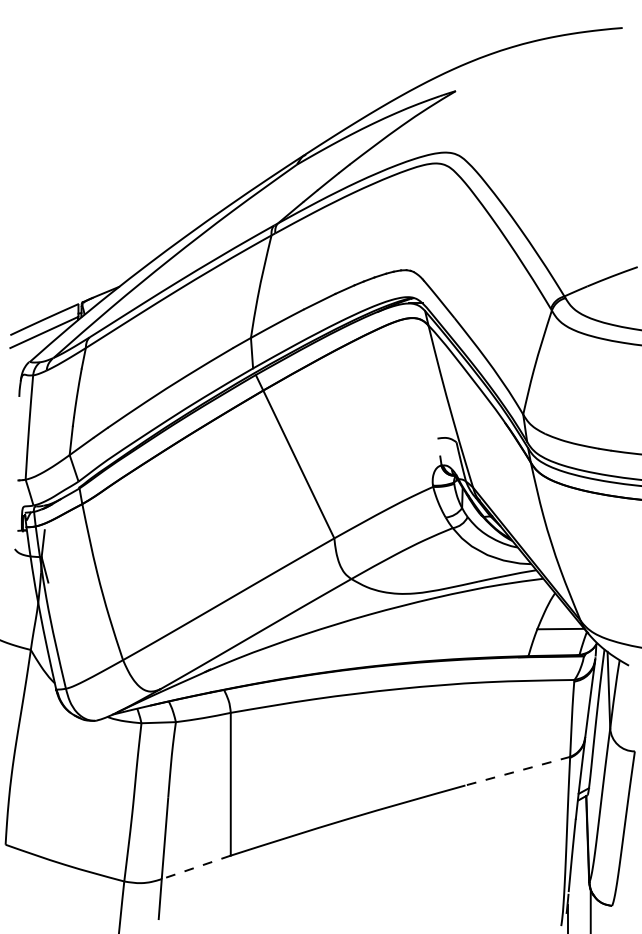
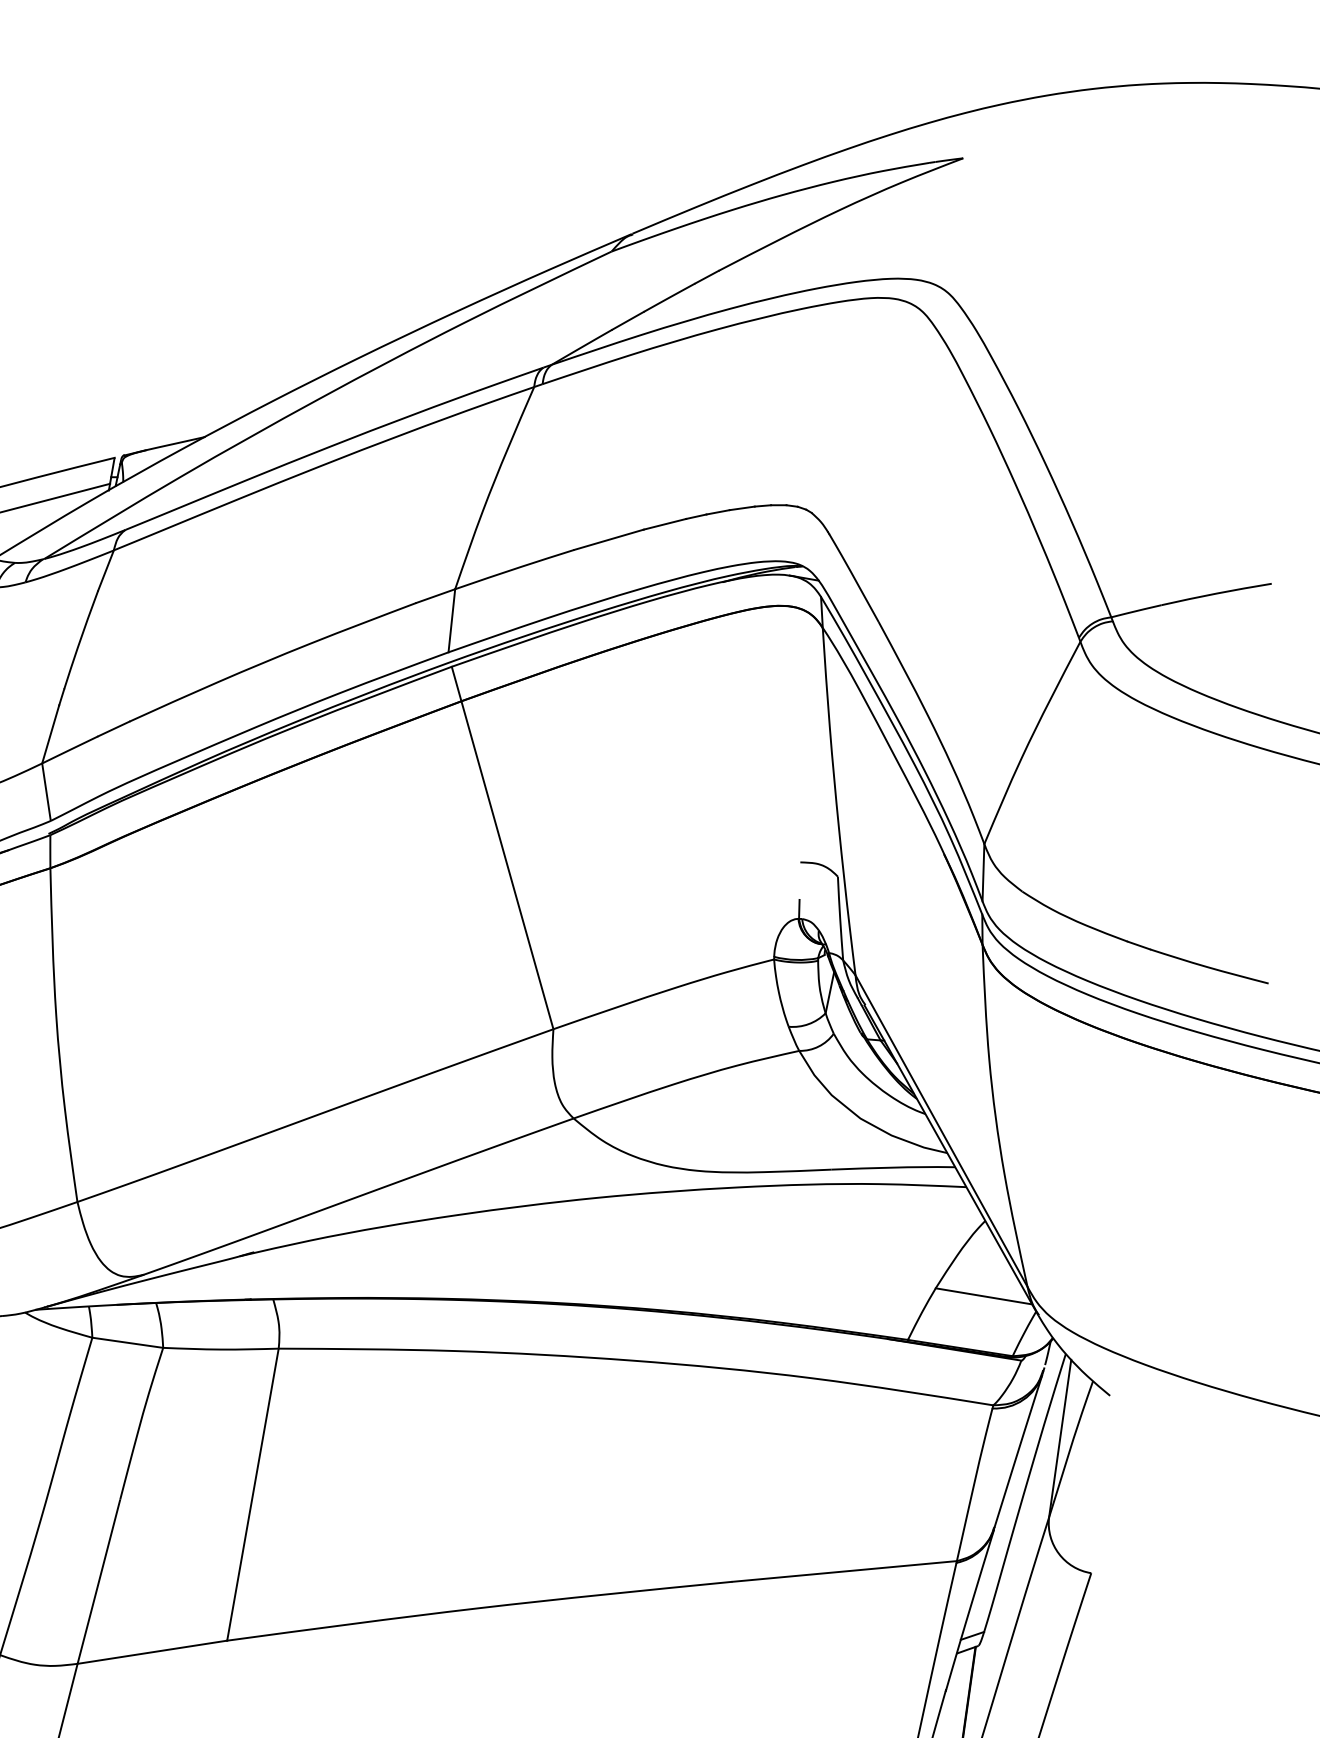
line: (517, 771) -> (843, 1571), dashed -> solid
line: (195, 867) -> (150, 1652), dashed -> solid

